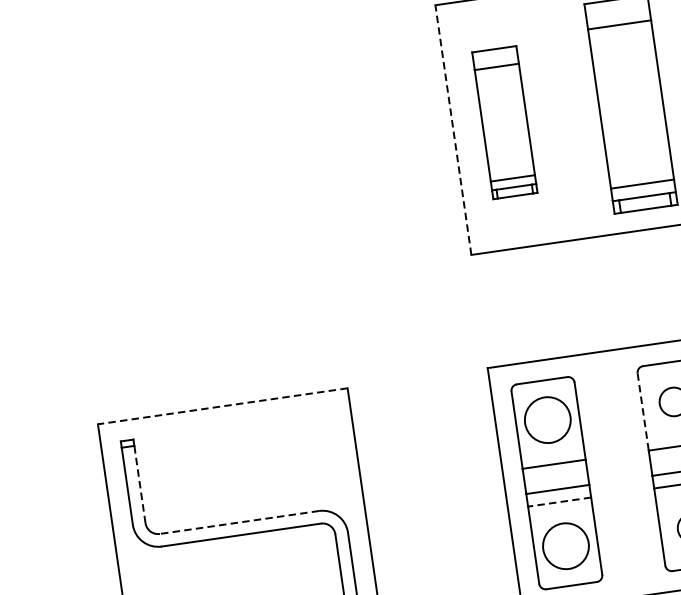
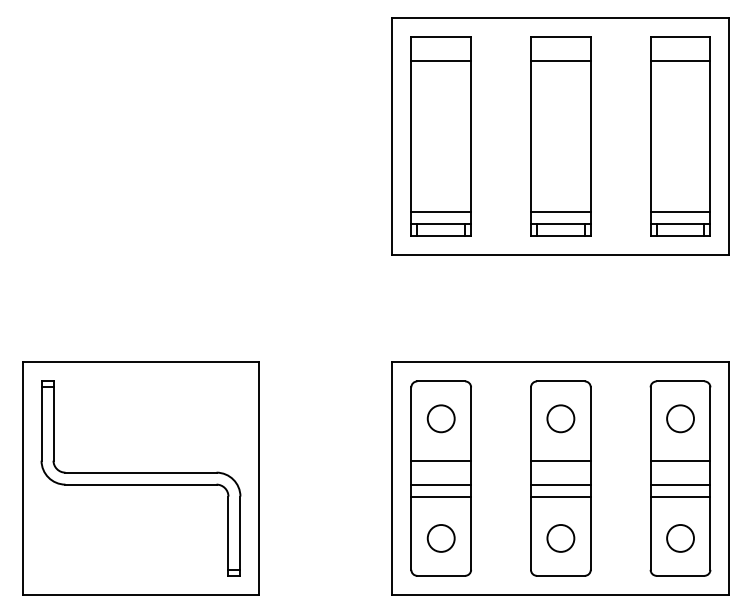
part: (504, 122) -> (440, 136), size x1.43
line: (453, 129) -> (392, 136), dashed -> solid
line: (222, 406) -> (140, 362), dashed -> solid
line: (642, 412) -> (530, 424), dashed -> solid
circle: (546, 419) -> (440, 418), size x0.62
line: (140, 485) -> (53, 424), dashed -> solid
line: (559, 501) -> (441, 496), dashed -> solid
line: (238, 522) -> (140, 472), dashed -> solid
circle: (565, 546) -> (440, 538), size x0.62

